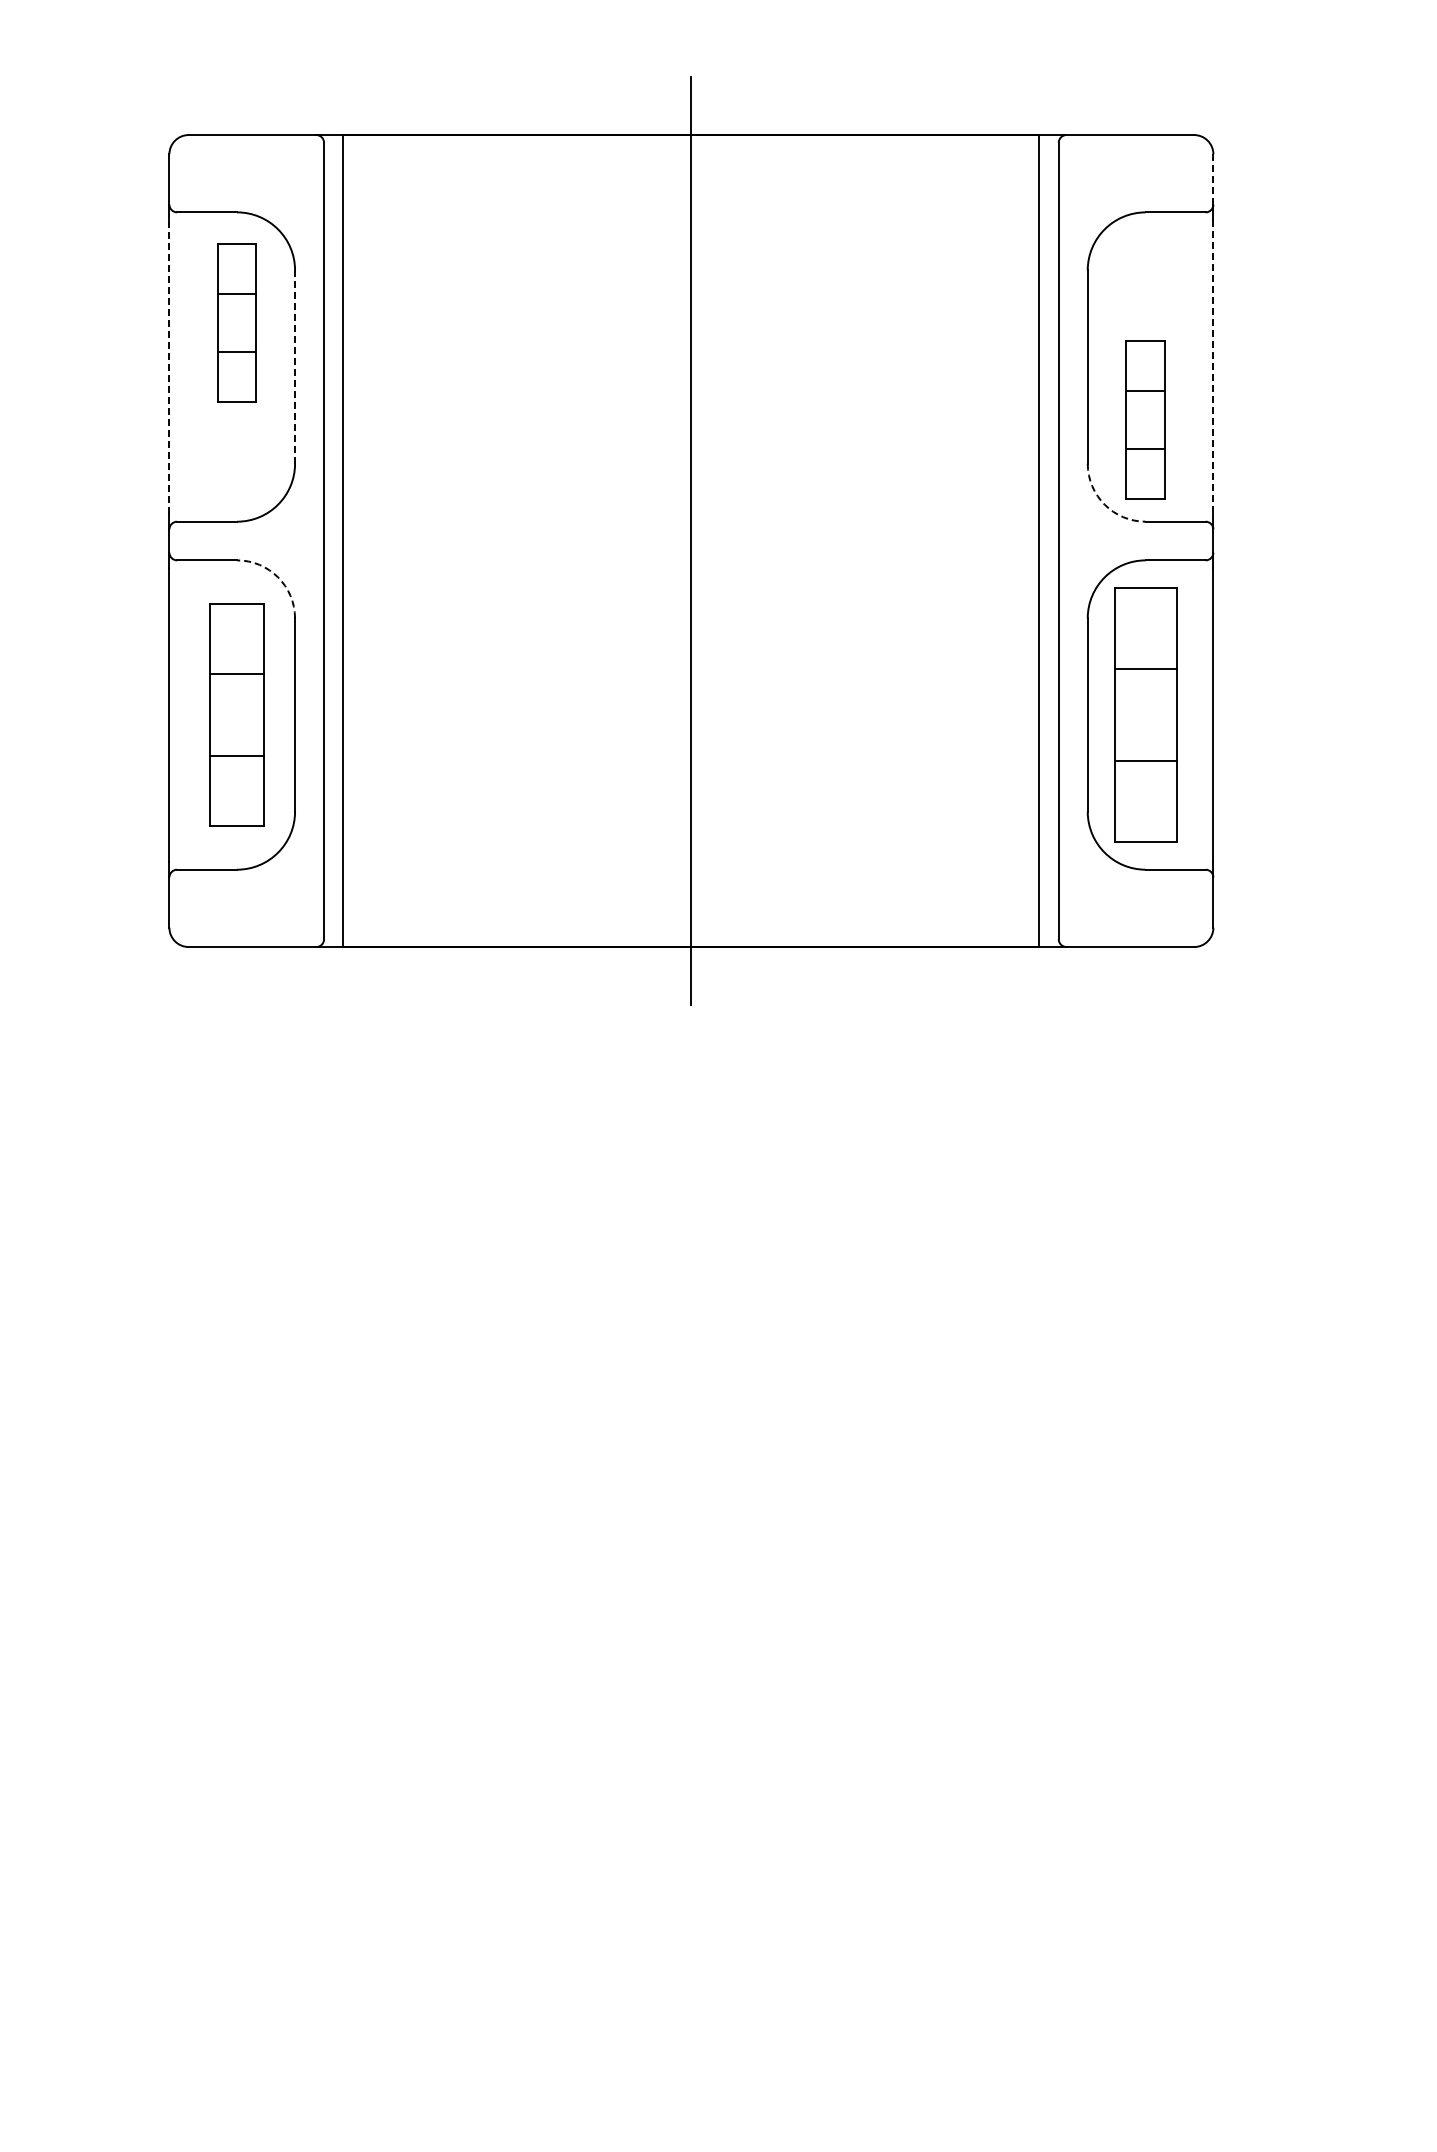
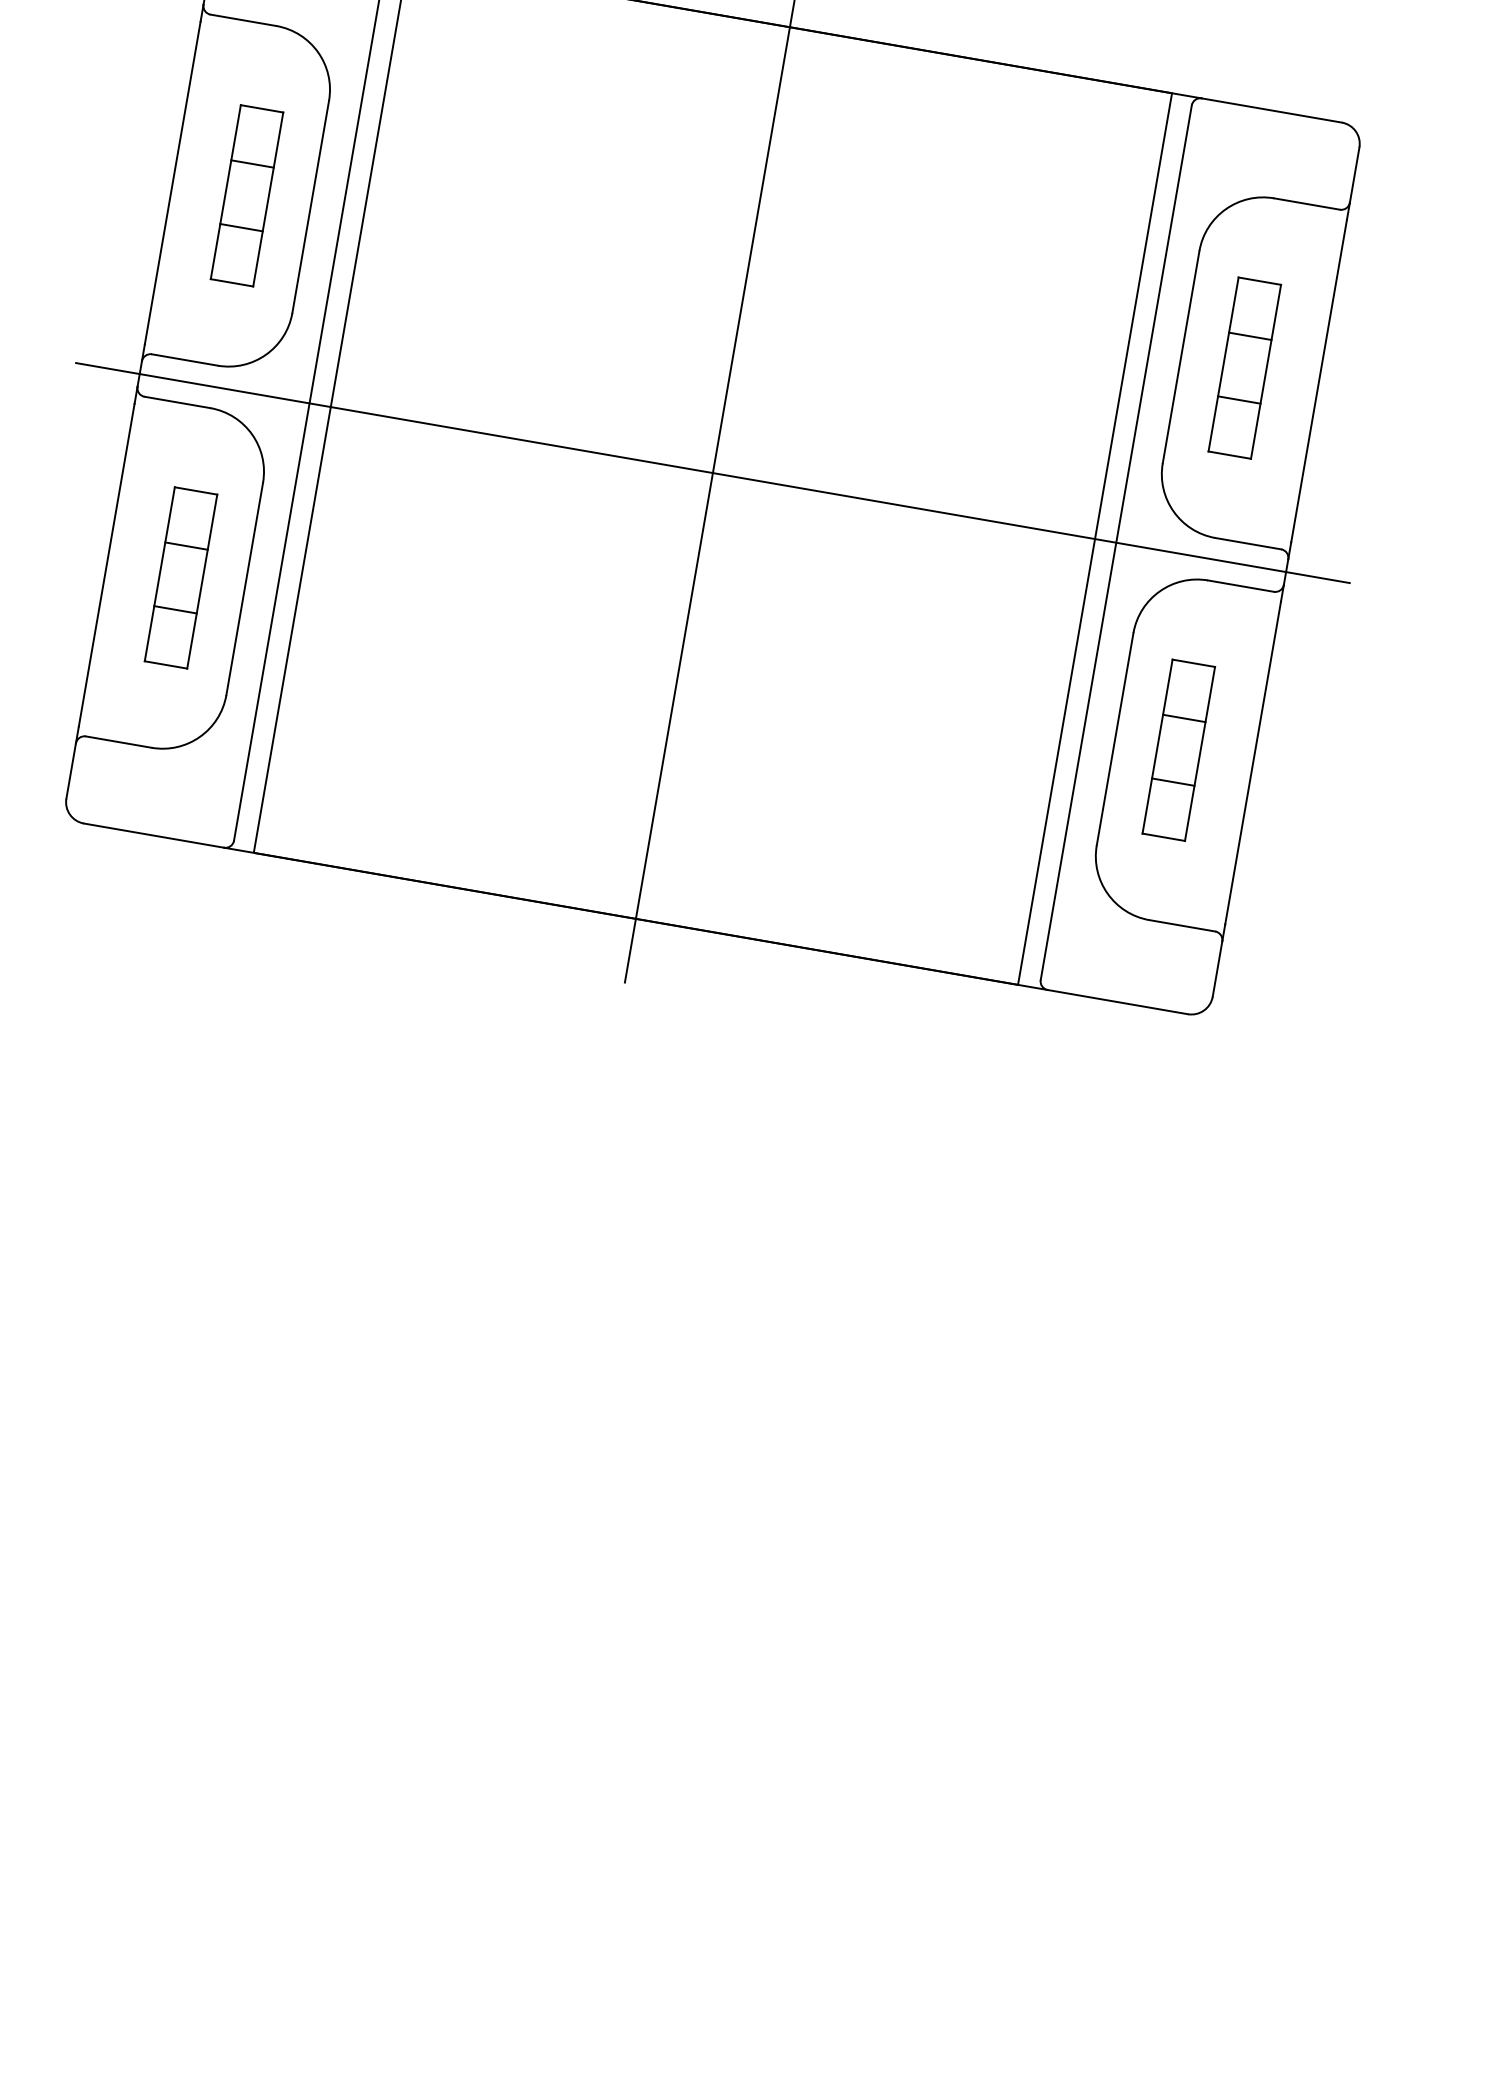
line: (1213, 180) -> (1354, 176), dashed -> solid
part: (236, 322) -> (246, 195), moved
line: (169, 367) -> (172, 183), dashed -> solid
line: (295, 367) -> (311, 207), dashed -> solid
line: (1213, 367) -> (1319, 381), dashed -> solid
part: (1145, 419) -> (1244, 367), moved
arc: (1104, 504) -> (1173, 511), dashed -> solid
line: (691, 541) -> (712, 473), added
arc: (278, 577) -> (252, 434), dashed -> solid
part: (236, 714) -> (180, 577), size x0.71
part: (1145, 714) -> (1178, 749), size x0.62

